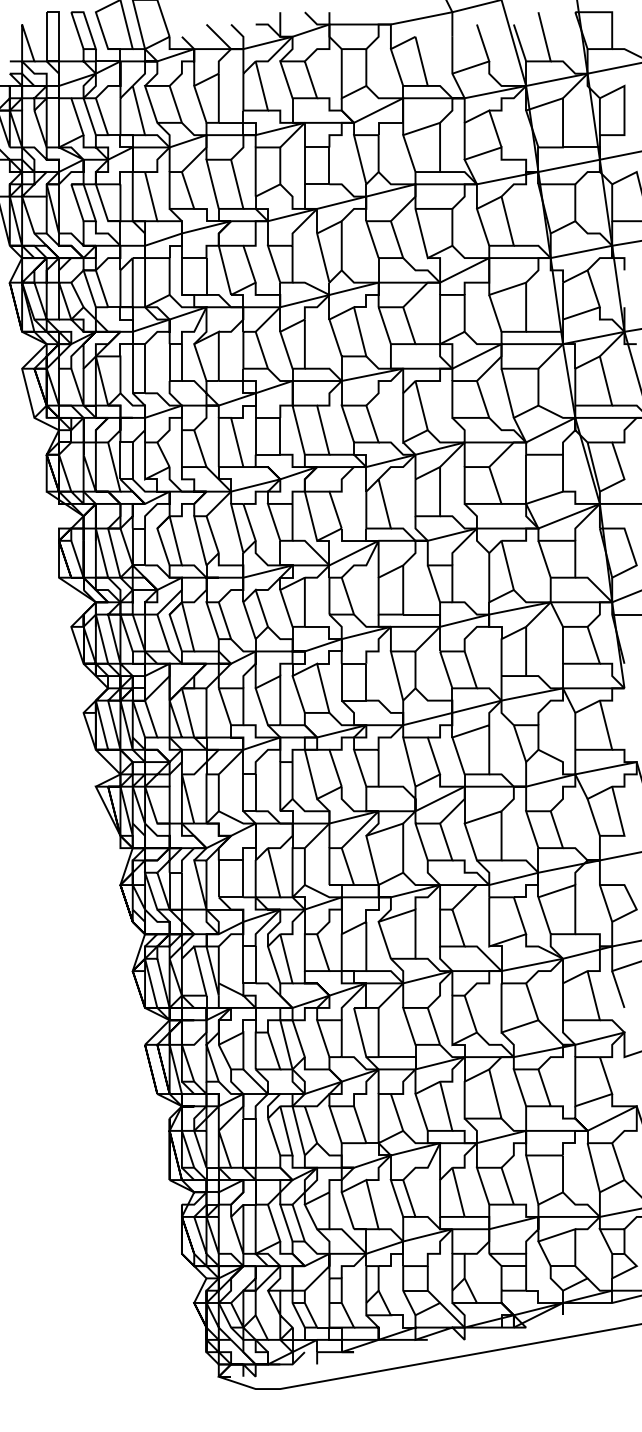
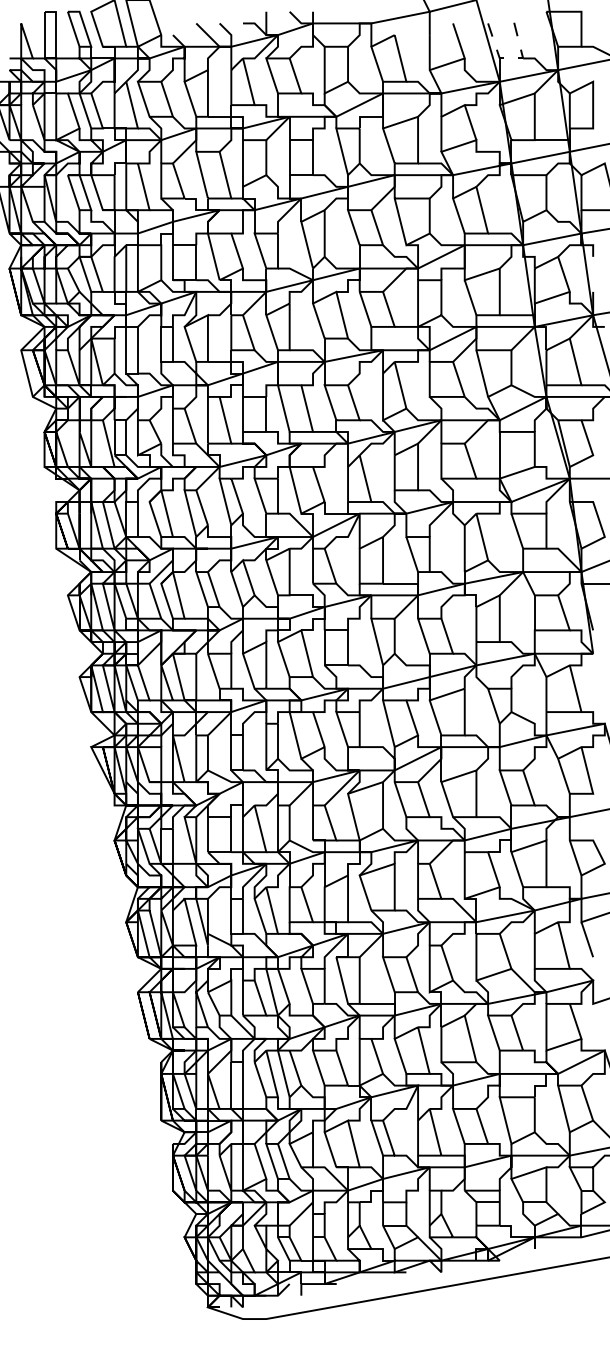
line: (544, 61) -> (517, 58), solid -> dashed

